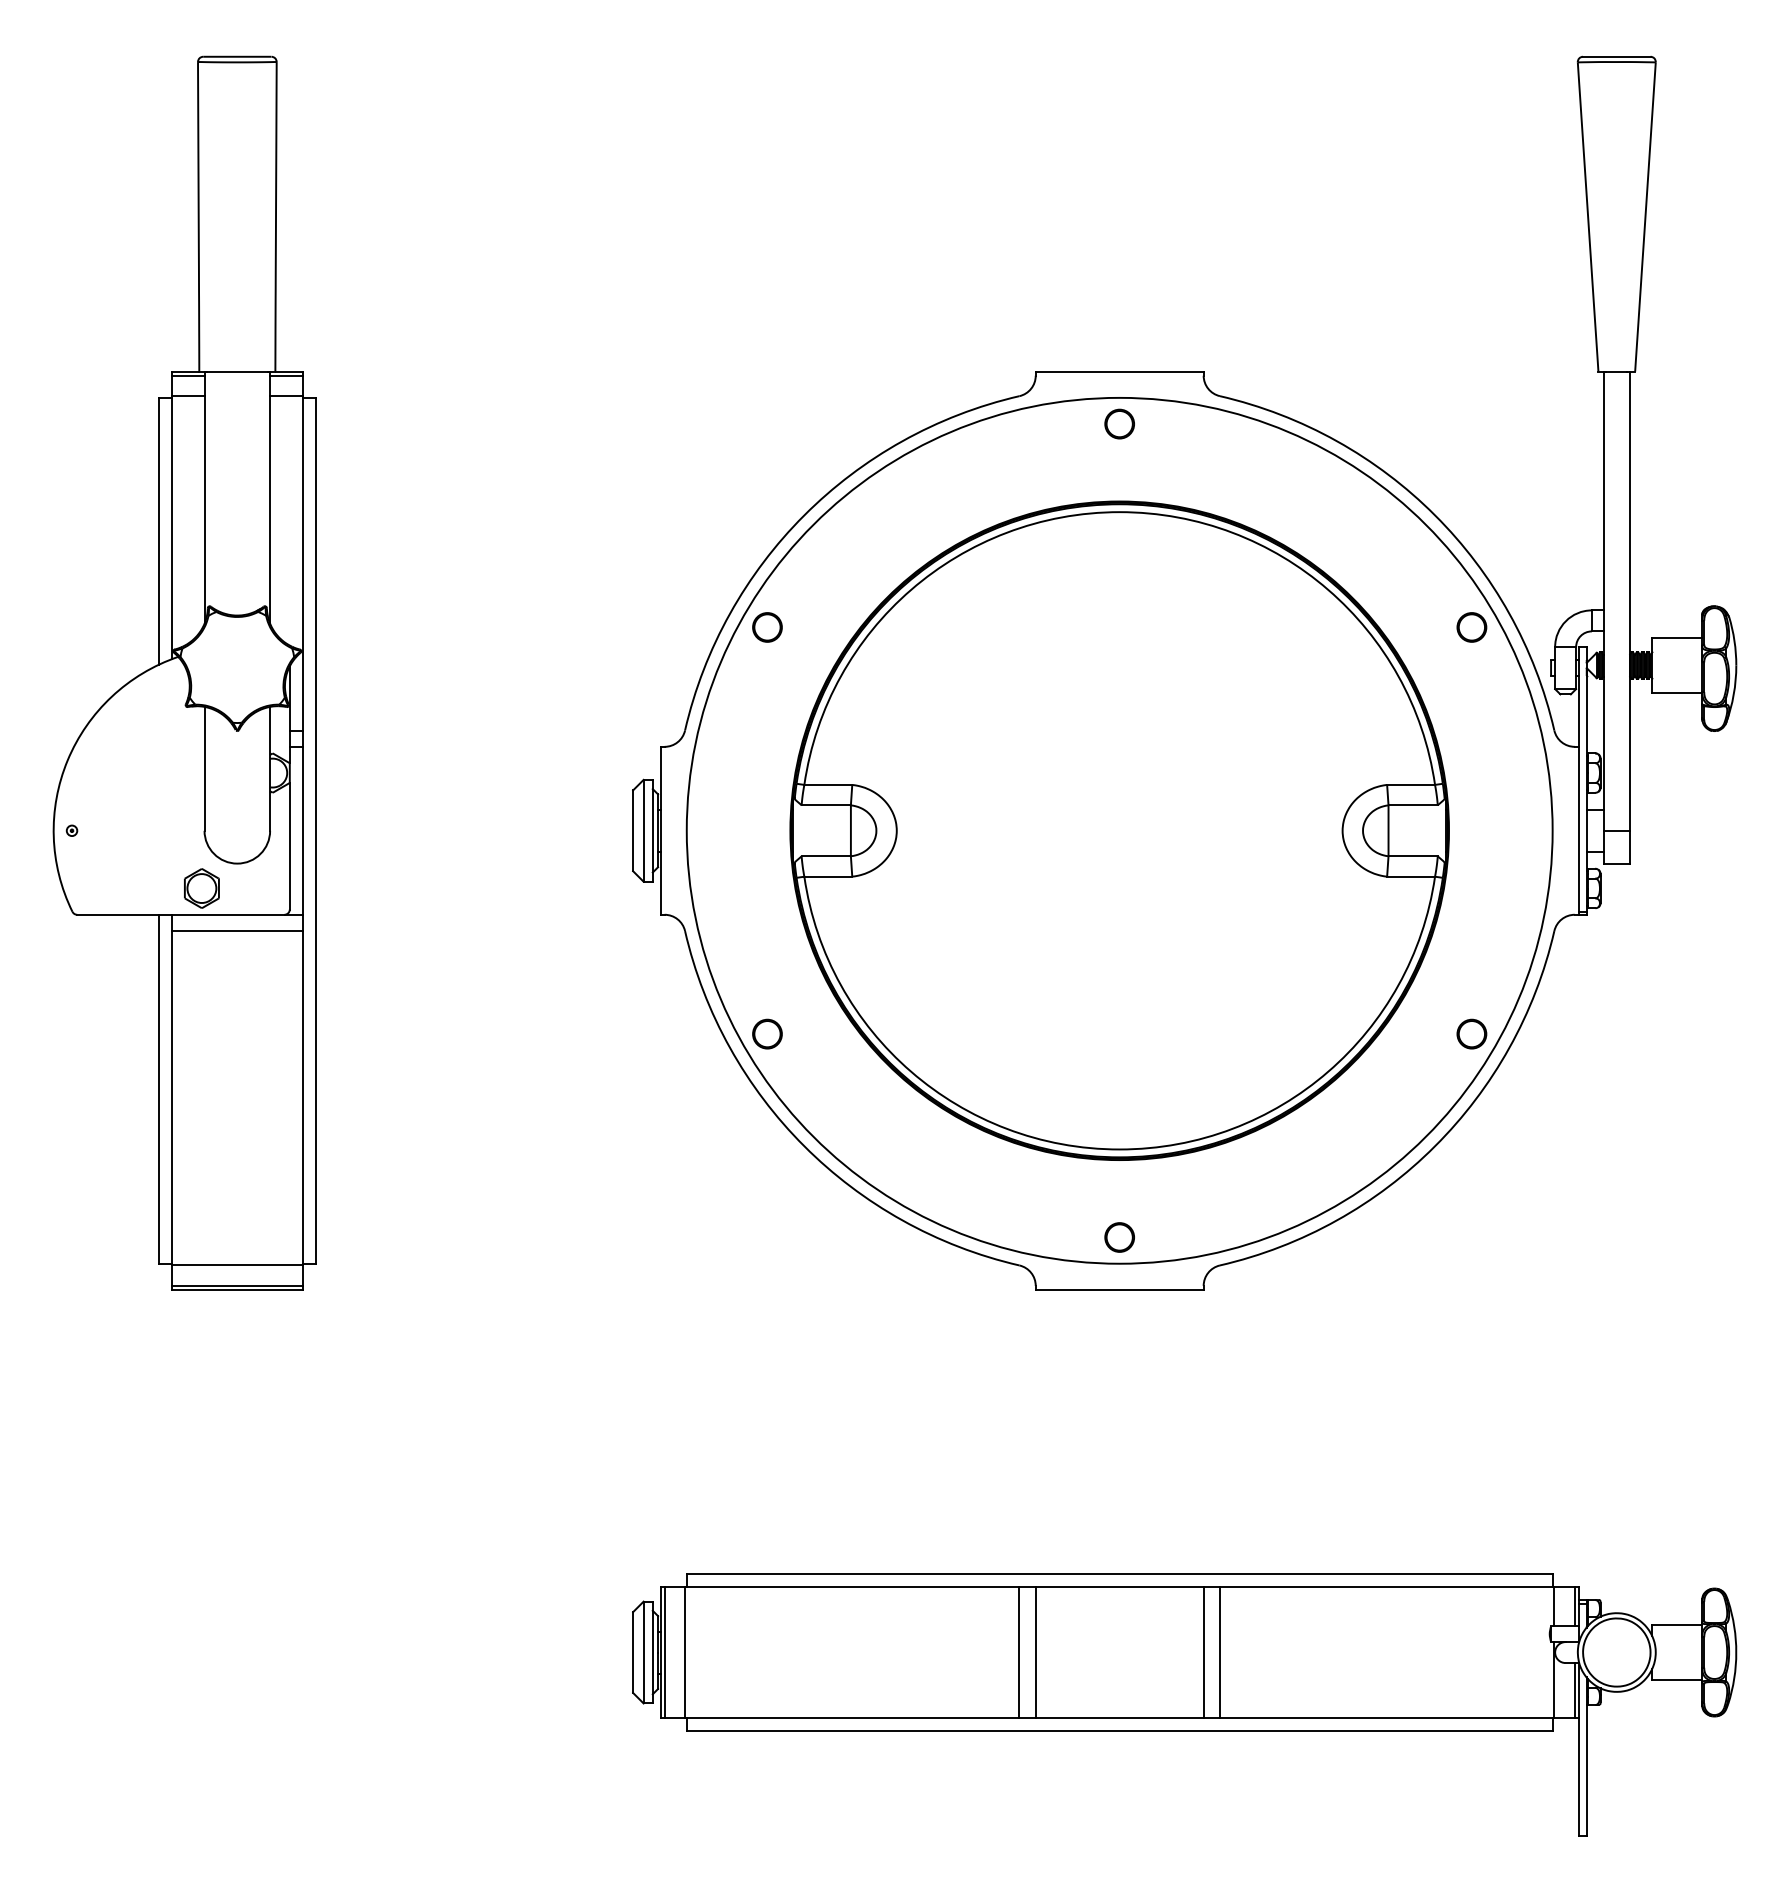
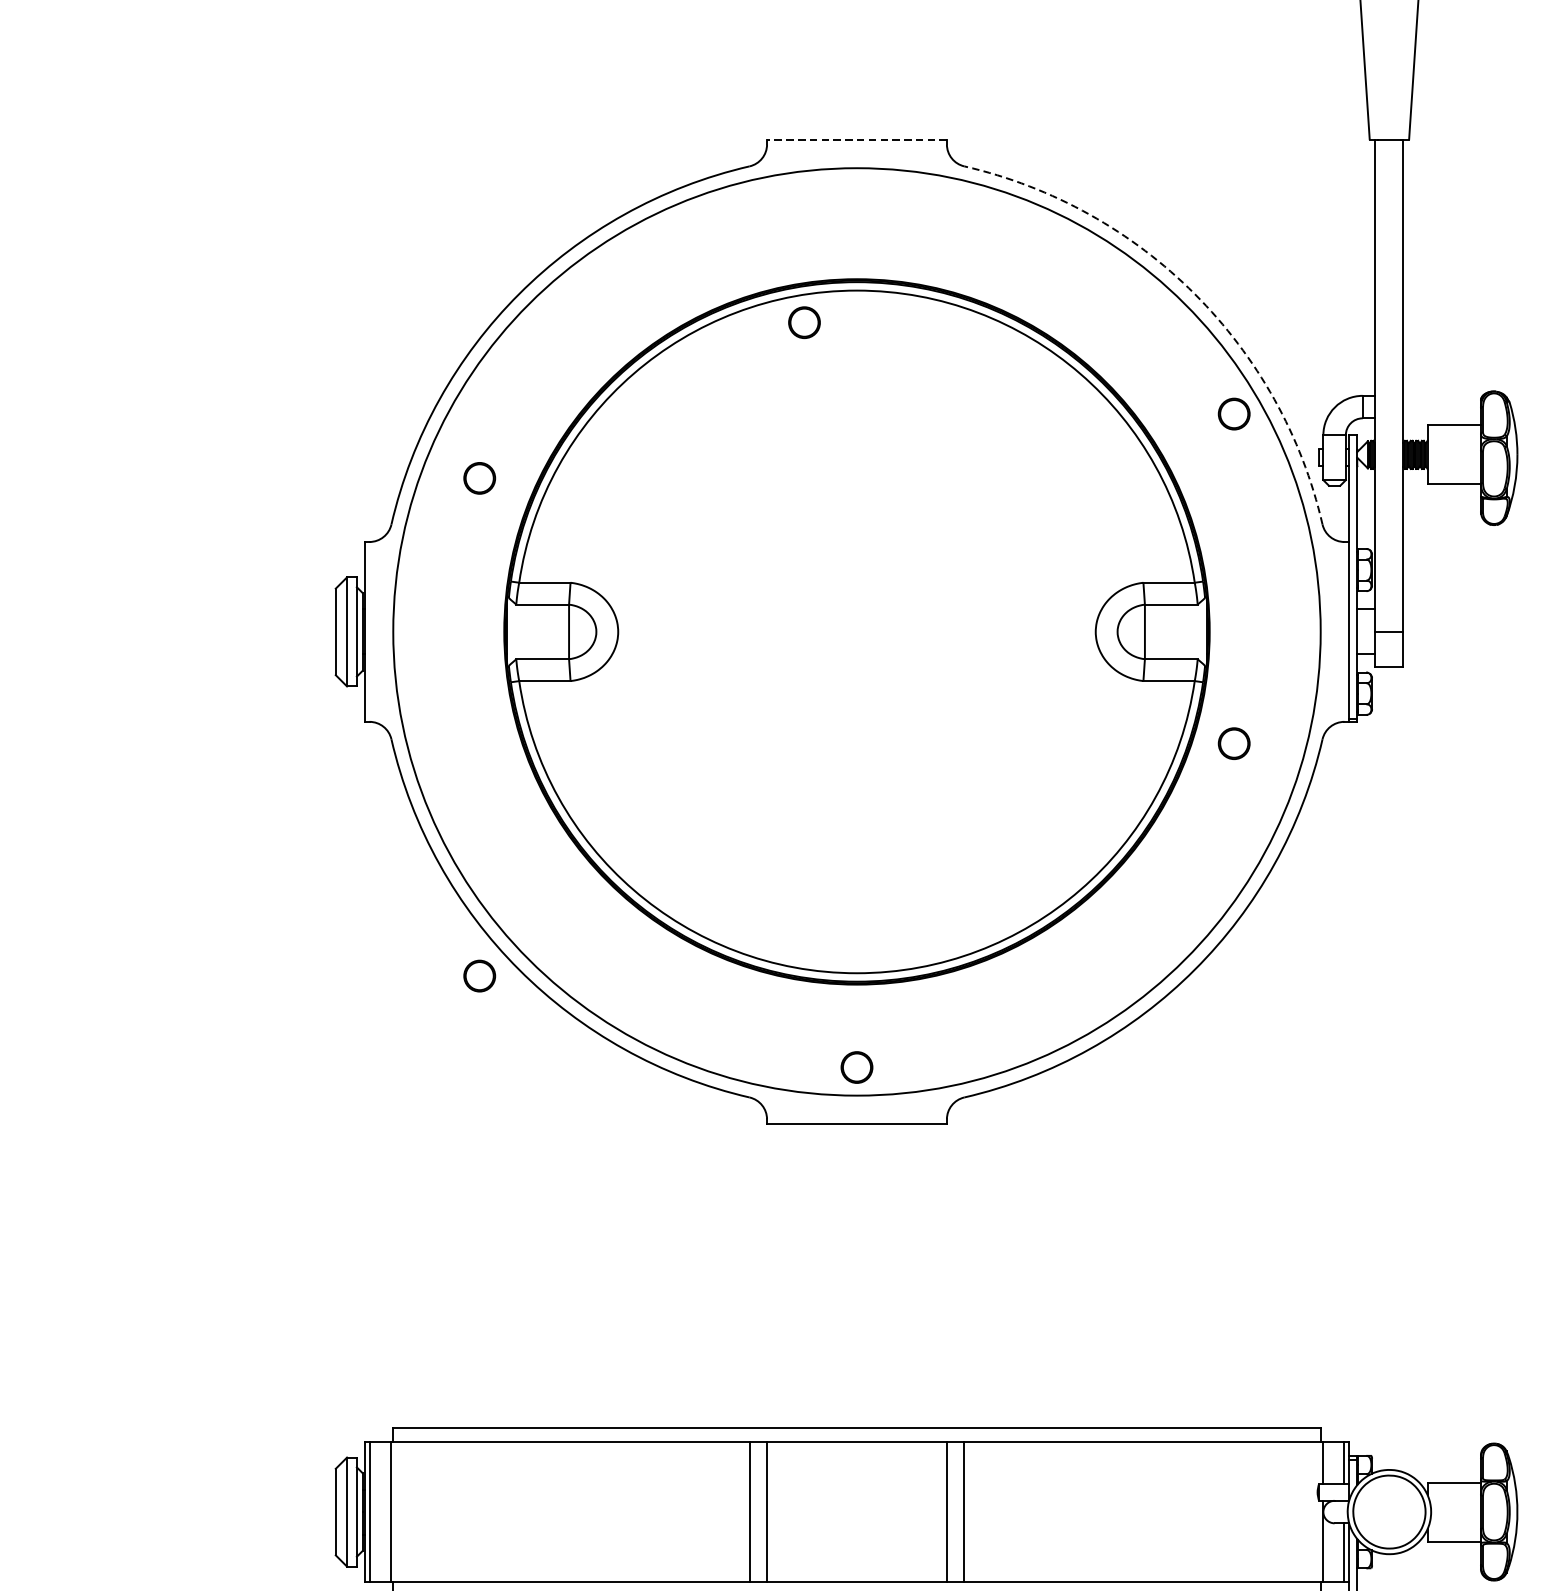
line: (1119, 371) -> (856, 139), solid -> dashed
part: (1119, 423) -> (804, 322), moved
arc: (1435, 515) -> (1195, 294), solid -> dashed
circle: (767, 627) -> (479, 478), moved
part: (767, 1033) -> (479, 975), moved
part: (1471, 1033) -> (1233, 742), moved

